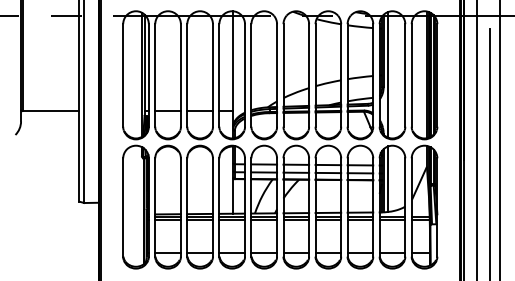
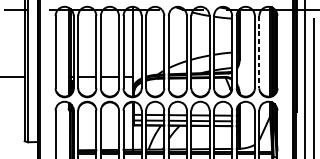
line: (388, 74) -> (242, 51), removed
line: (411, 75) -> (259, 52), solid -> dashed
line: (388, 178) -> (242, 124), removed

